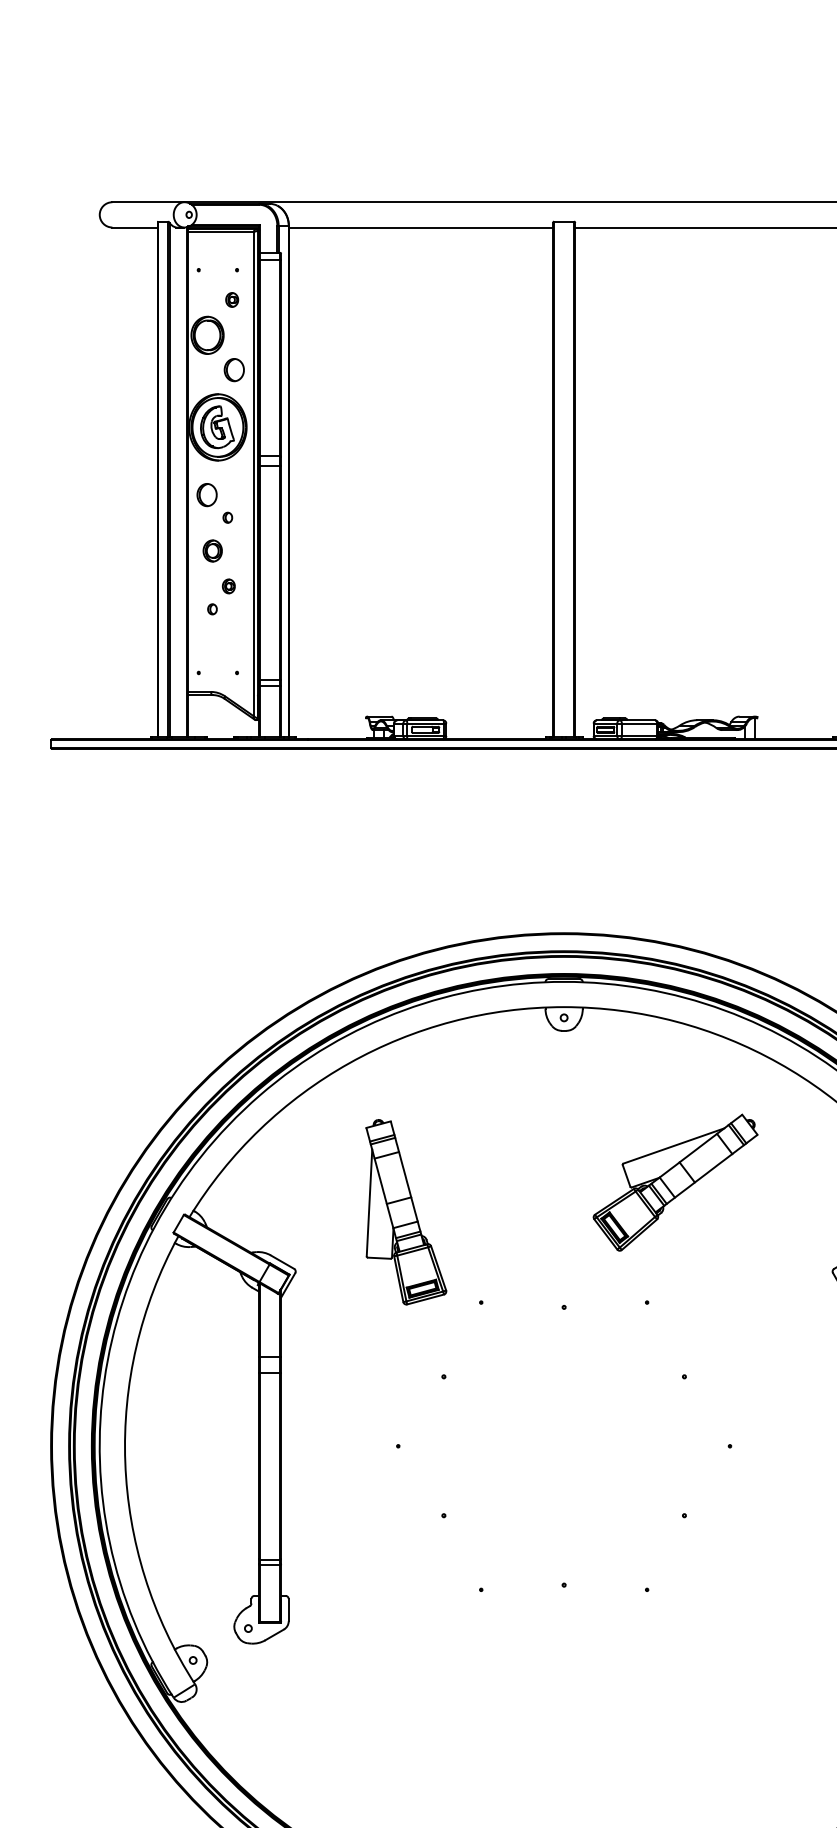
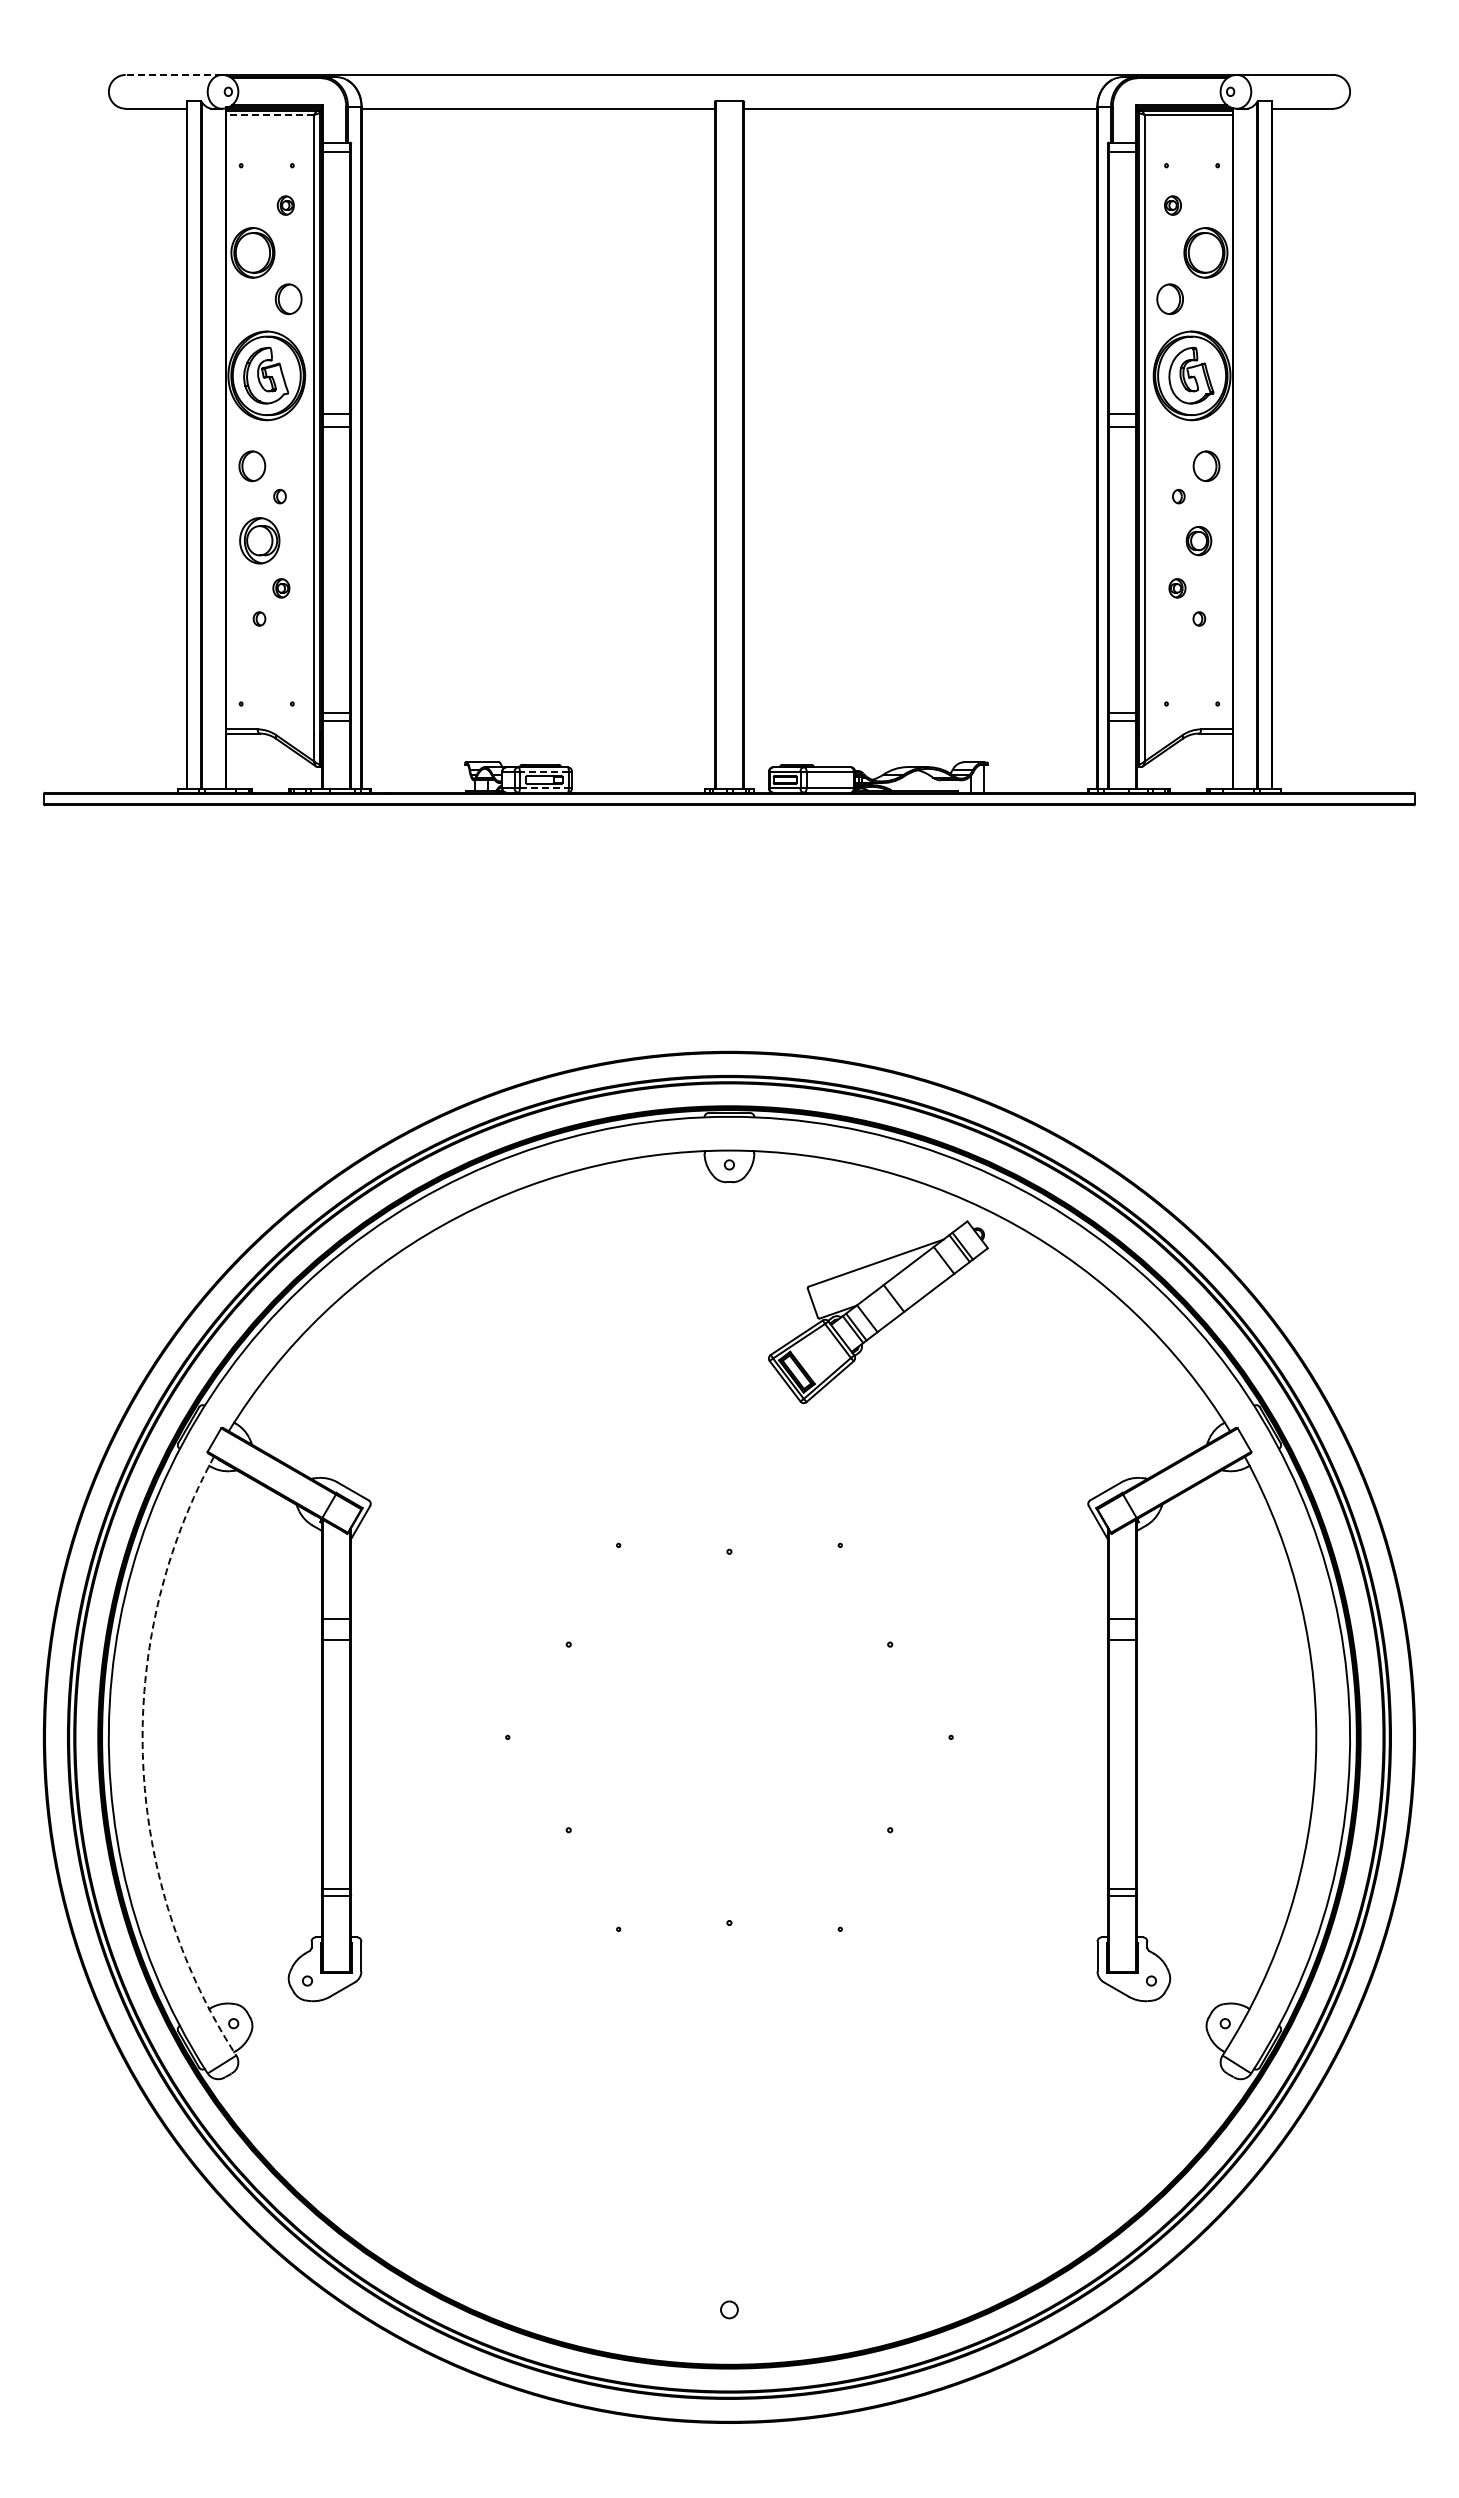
line: (148, 201) -> (173, 74), solid -> dashed
line: (220, 232) -> (270, 115), solid -> dashed
part: (212, 551) -> (259, 541), size x1.6
line: (425, 723) -> (544, 771), solid -> dashed
line: (425, 736) -> (544, 788), solid -> dashed
part: (675, 1182) -> (878, 1311), moved
part: (406, 1212) -> (518, 1424), removed
arc: (125, 1462) -> (143, 1759), solid -> dashed

